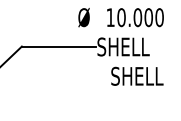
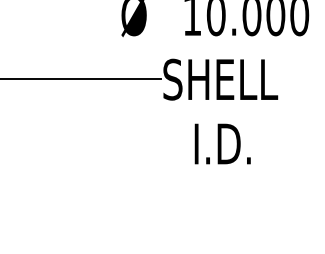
text: (137, 75) -> (251, 142), SHELL -> I.D.

